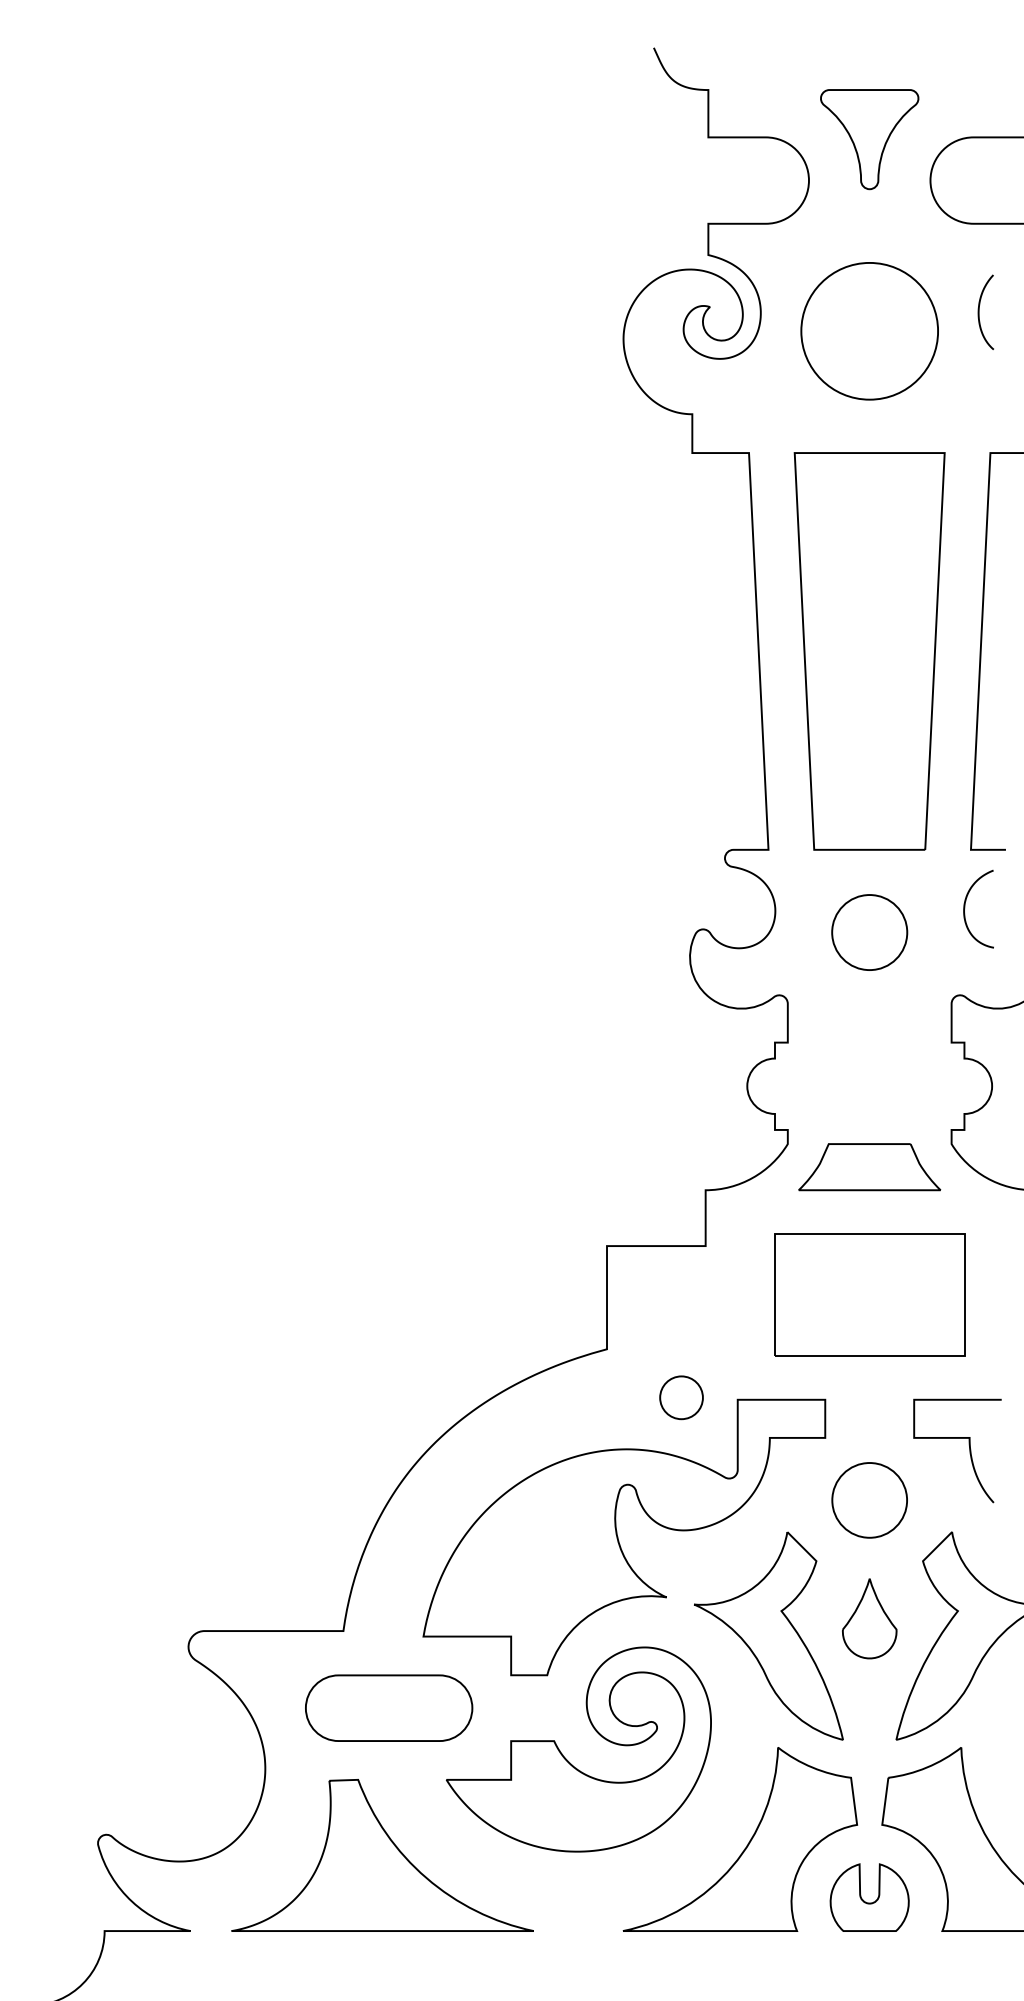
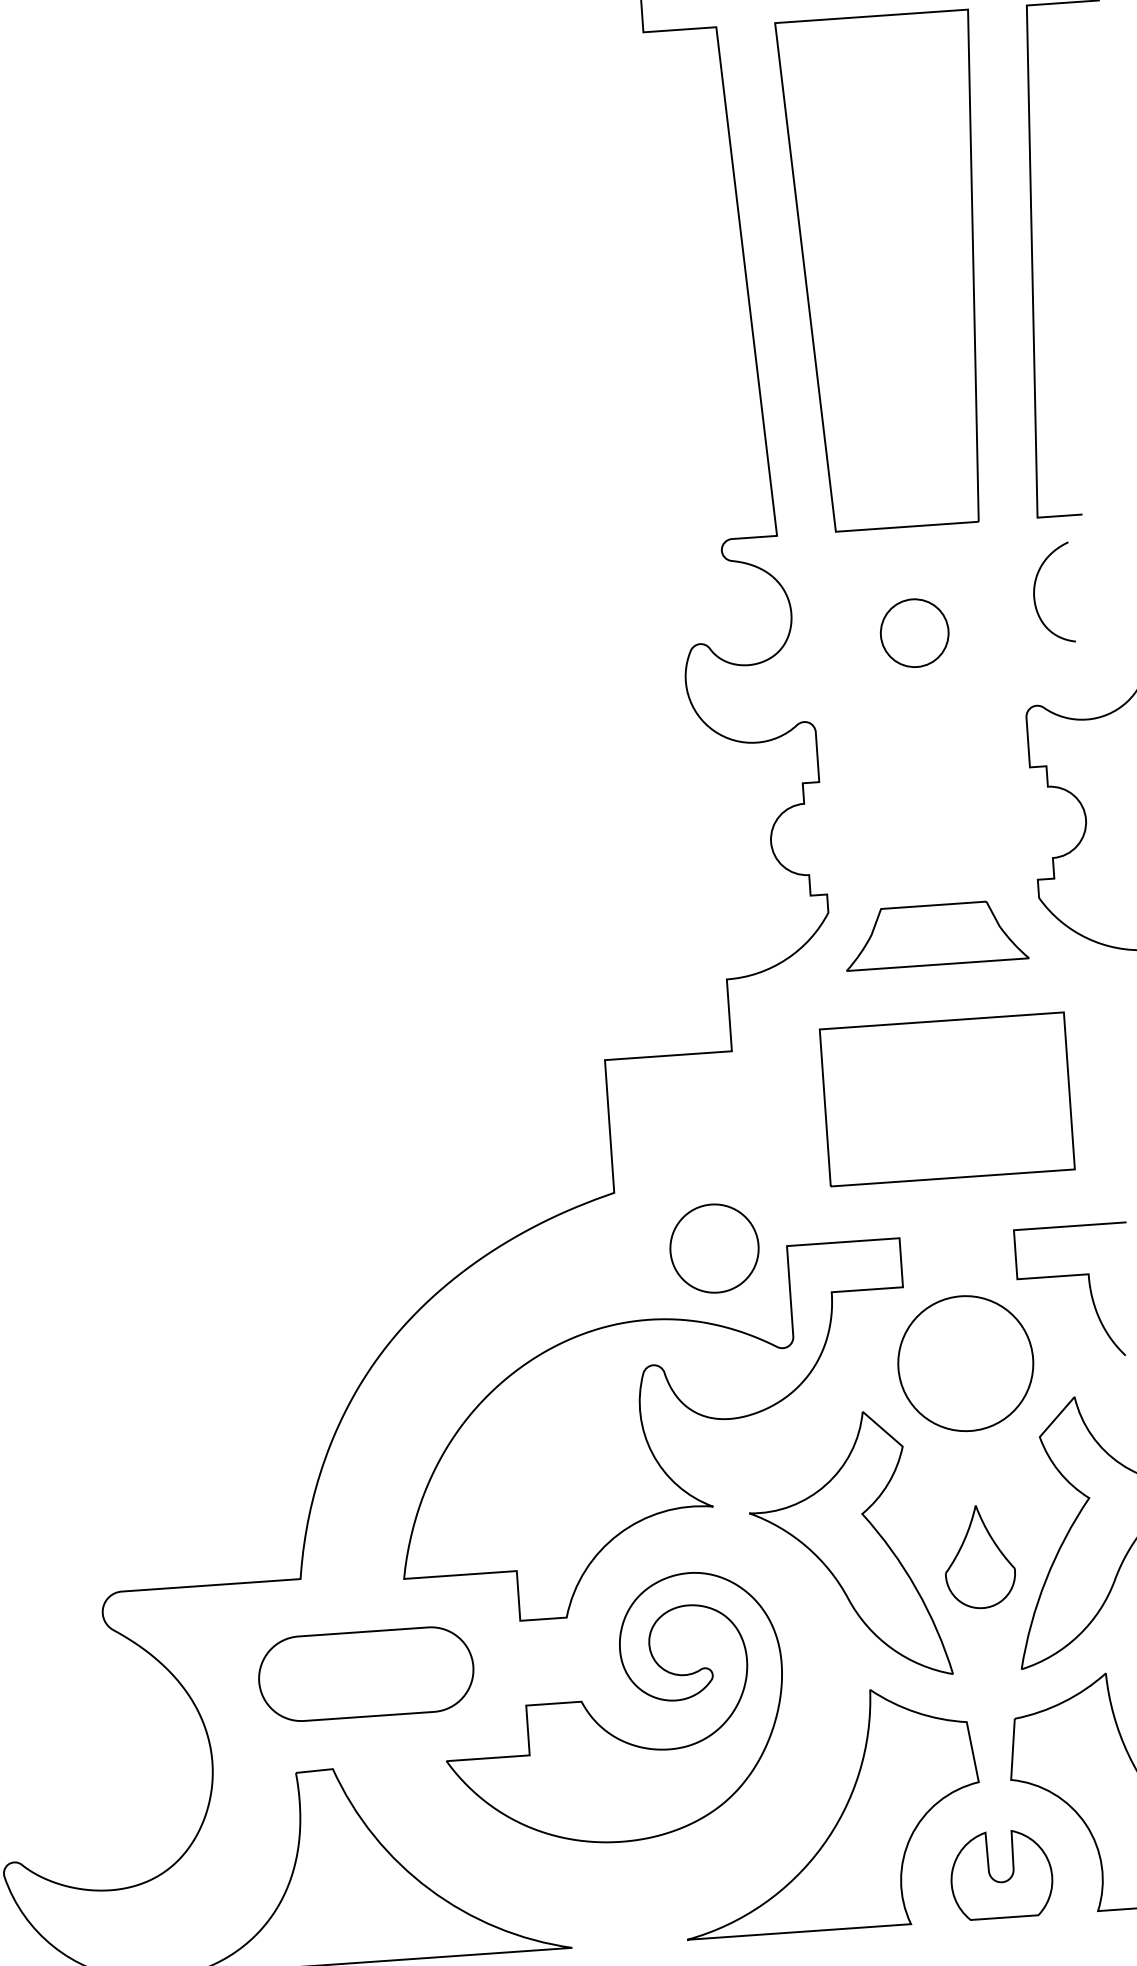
circle: (869, 932) -> (914, 633), size x0.7
circle: (681, 1397) -> (714, 1248), size x1.6
circle: (869, 1500) -> (965, 1363), size x1.4
part: (869, 1618) -> (979, 1556), moved

